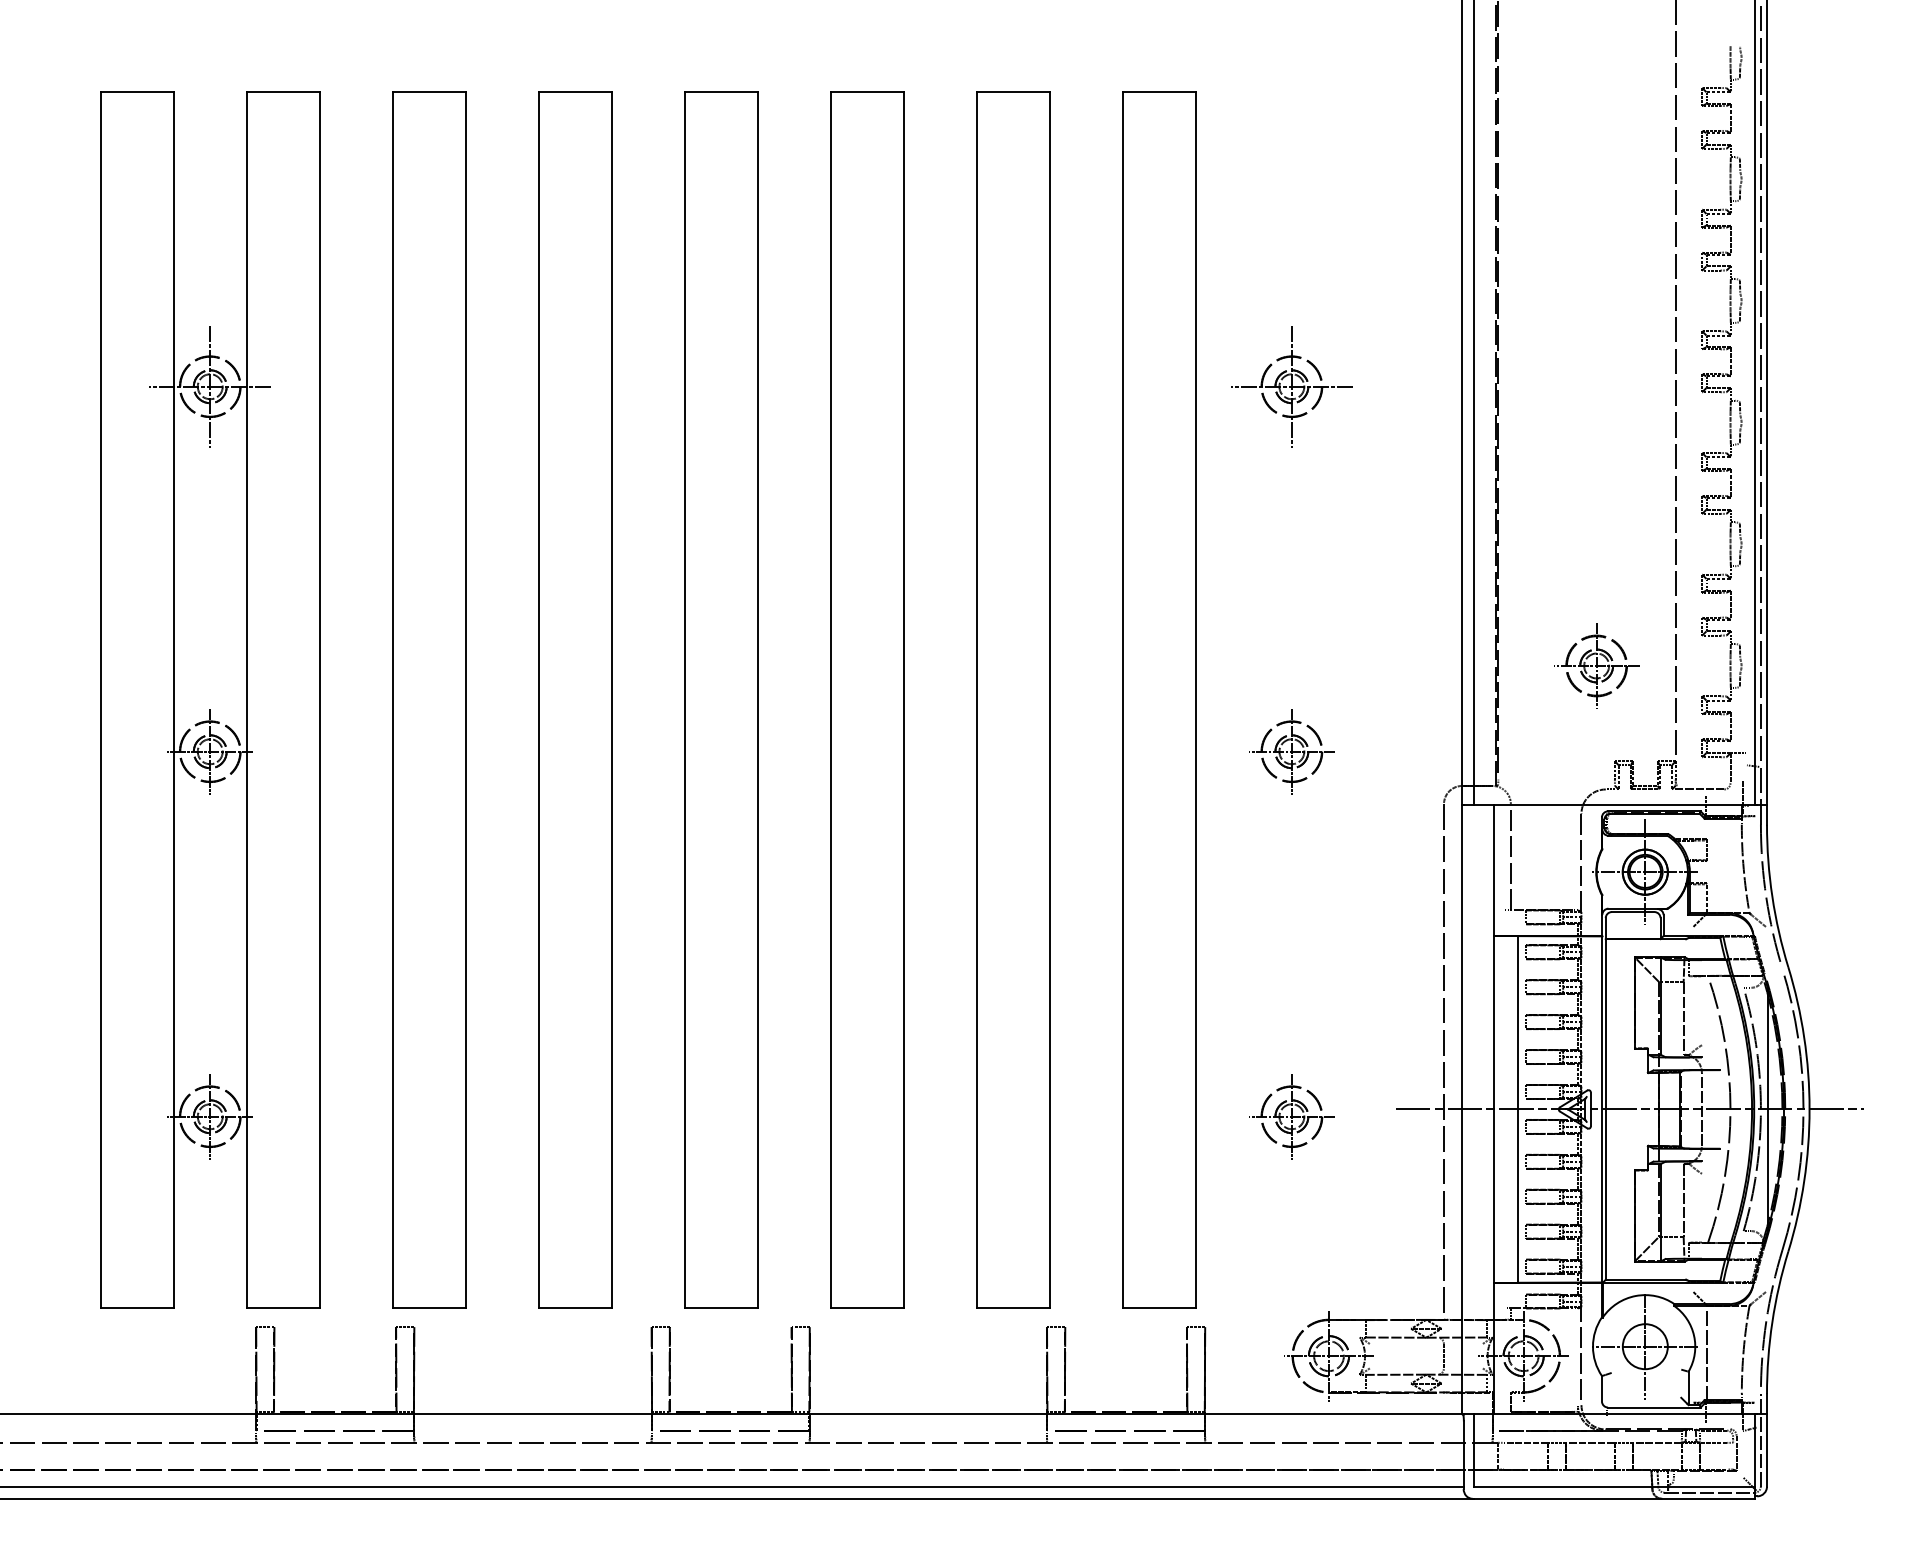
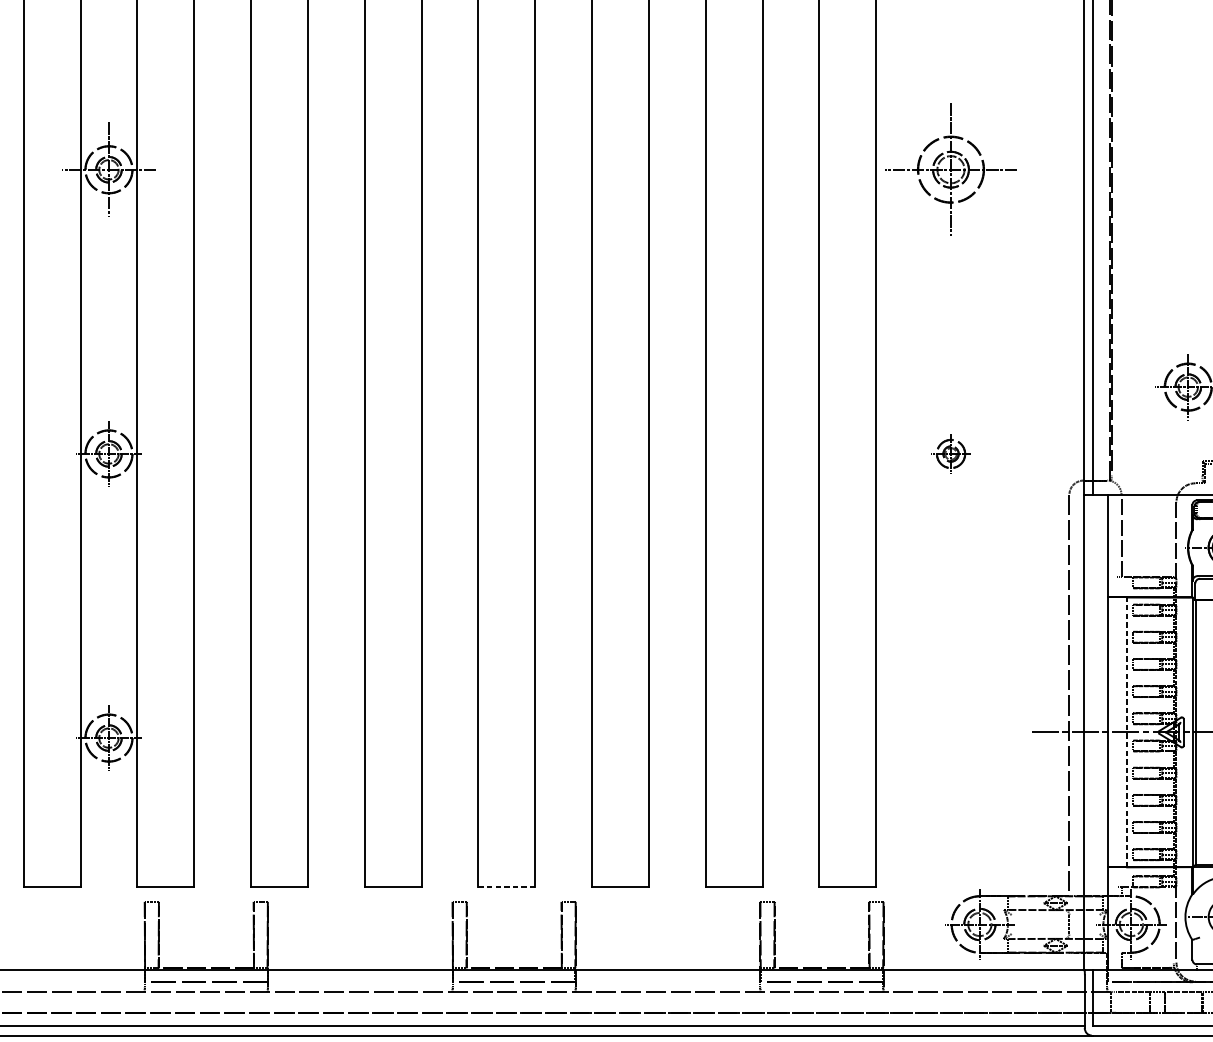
part: (1291, 386) -> (950, 169), size x1.4
part: (1291, 751) -> (950, 453), size x0.6
line: (1518, 1108) -> (1127, 731), solid -> dashed
part: (1291, 1116) -> (950, 737), removed
line: (721, 1308) -> (506, 887), solid -> dashed

